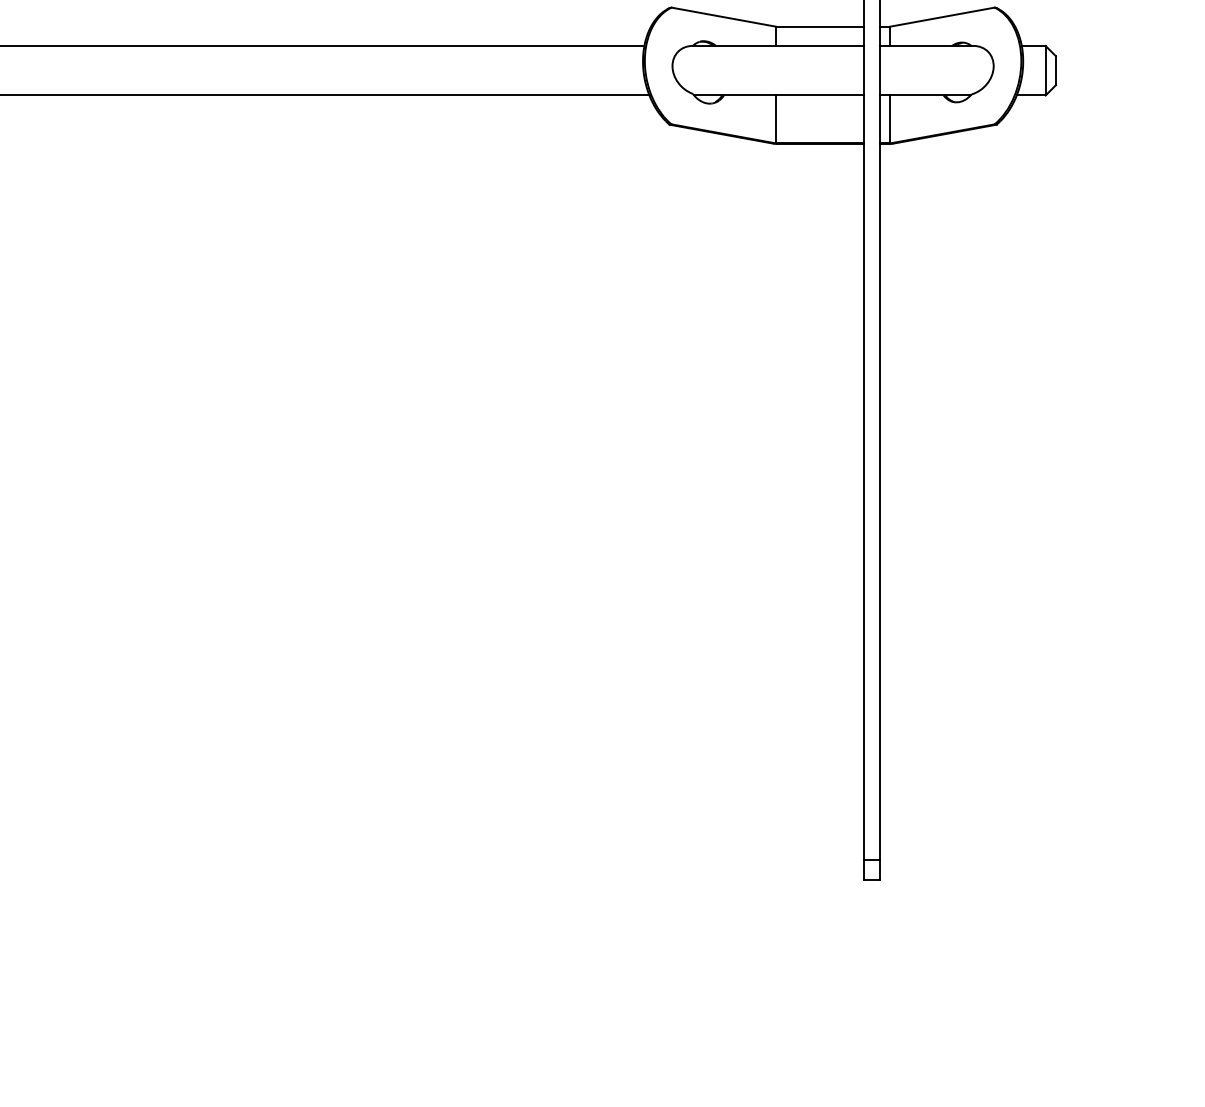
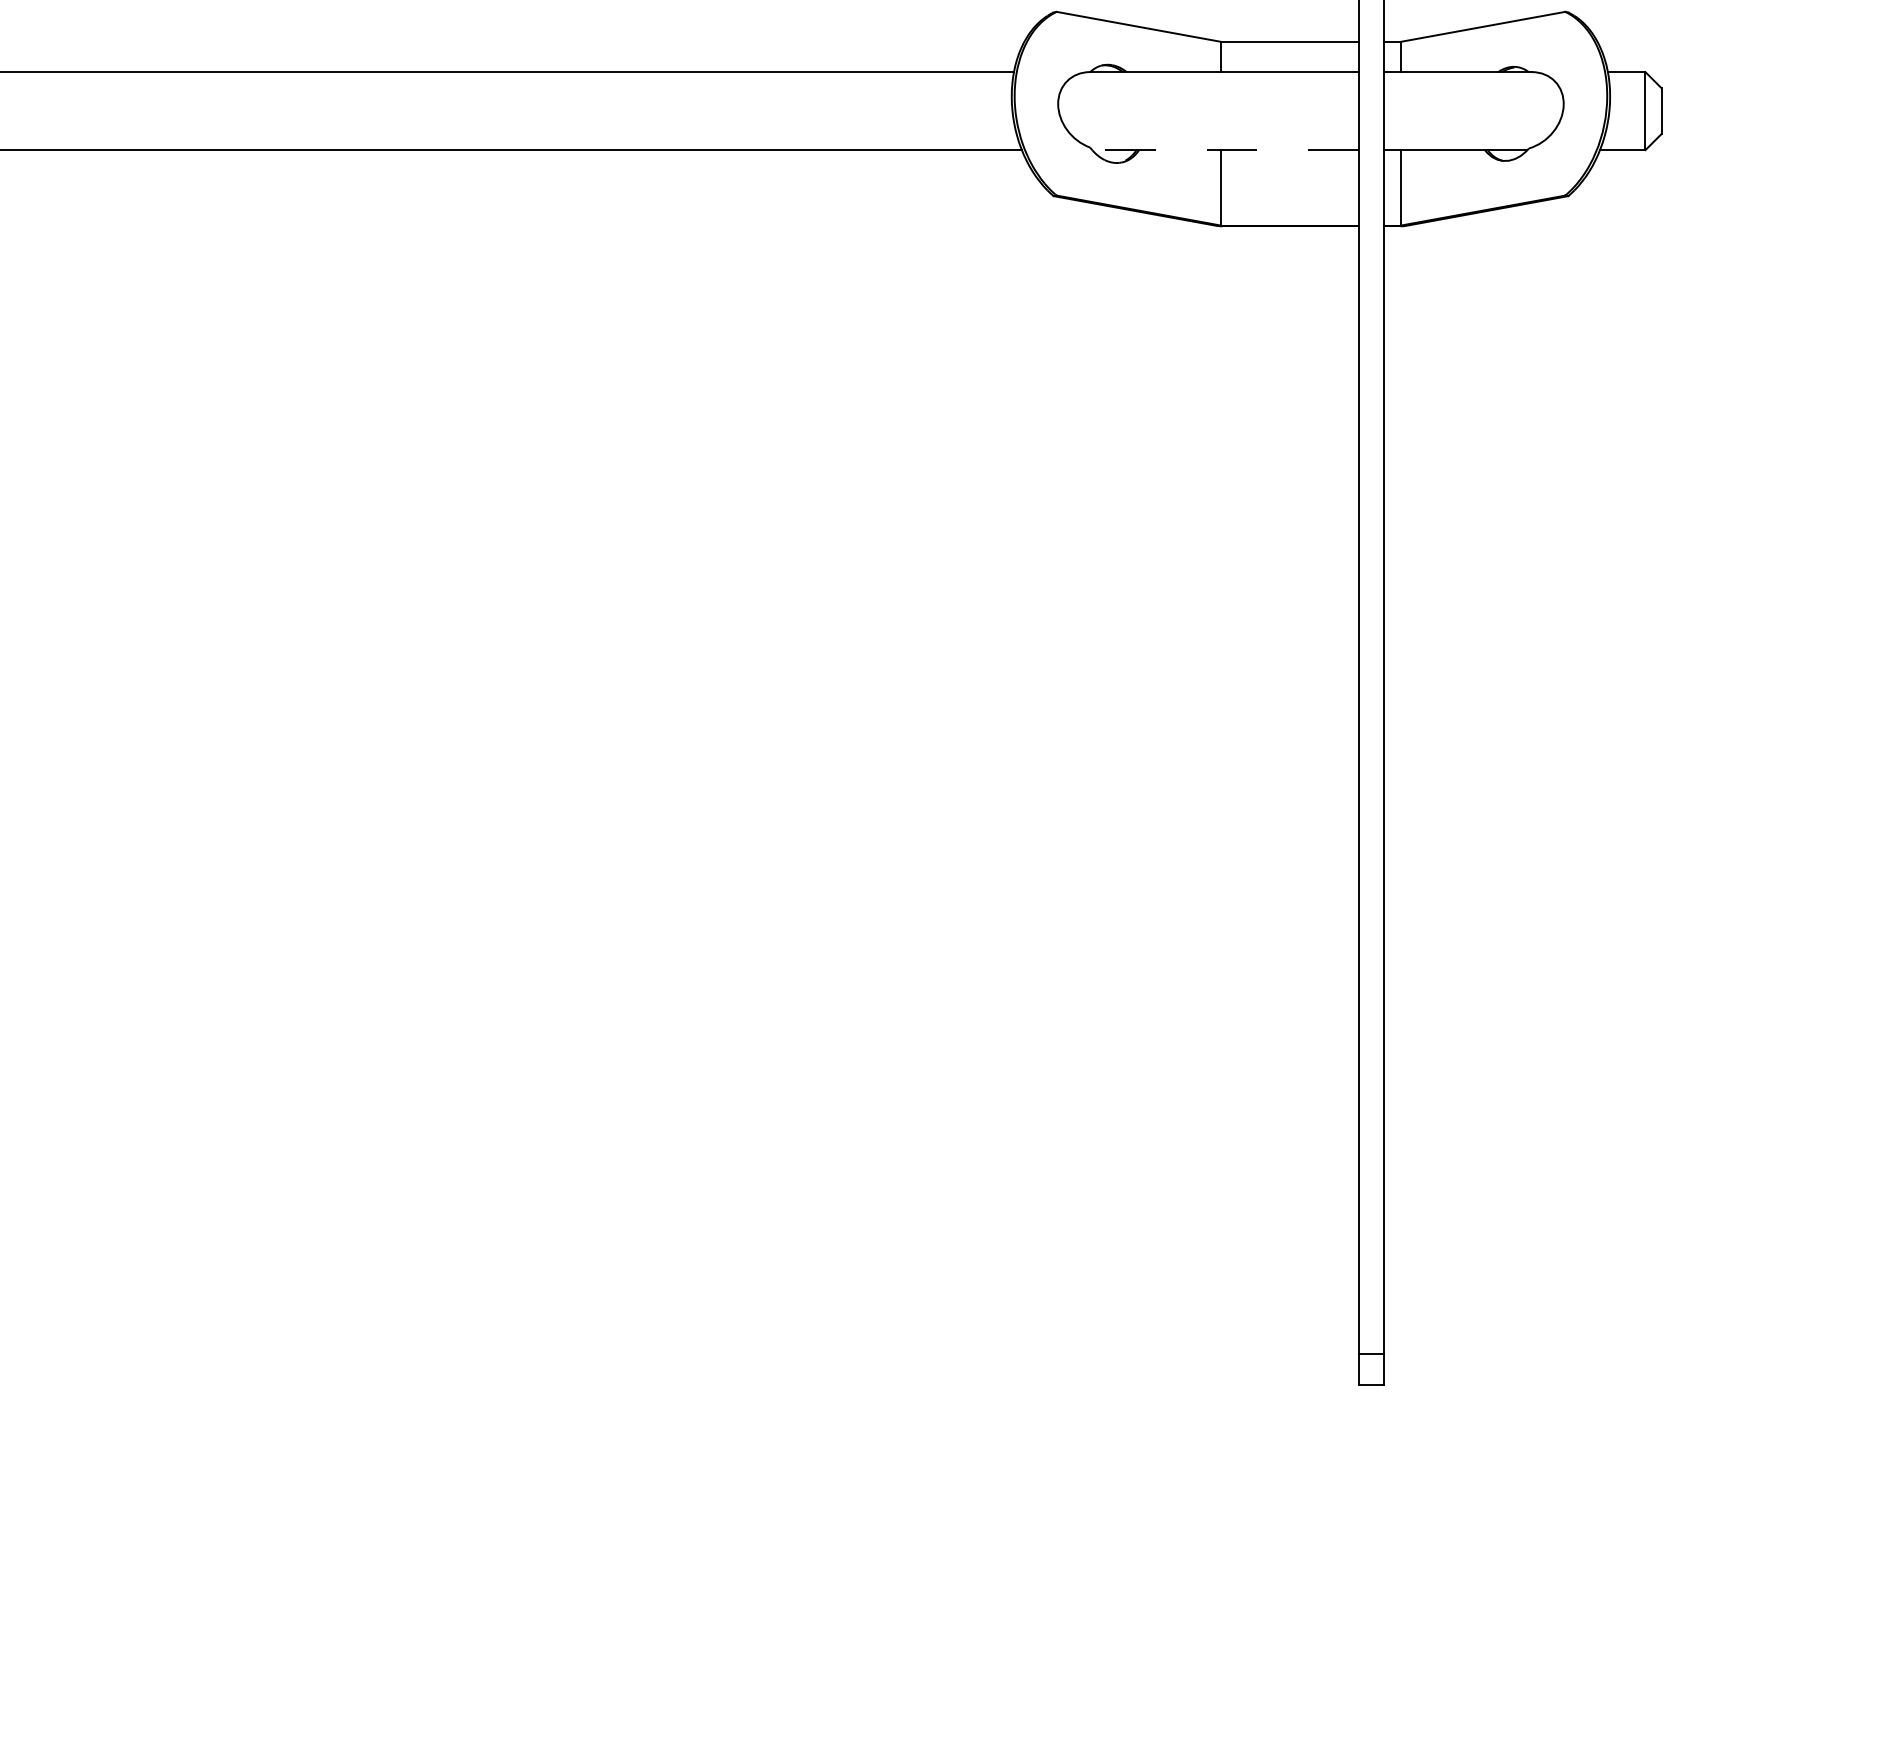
line: (778, 95) -> (1225, 150), solid -> dashed

